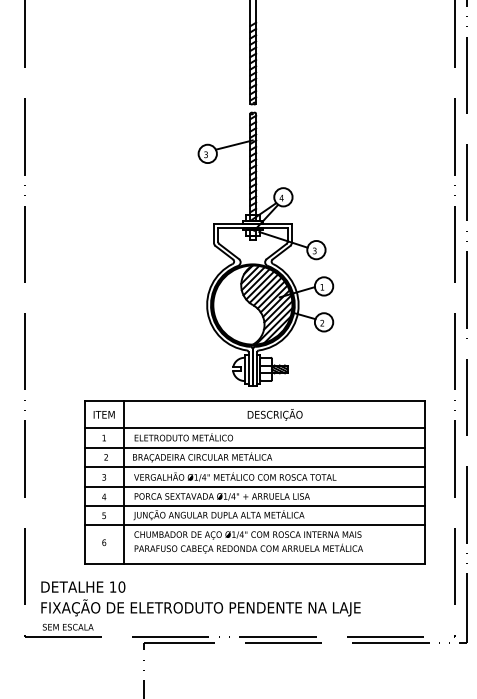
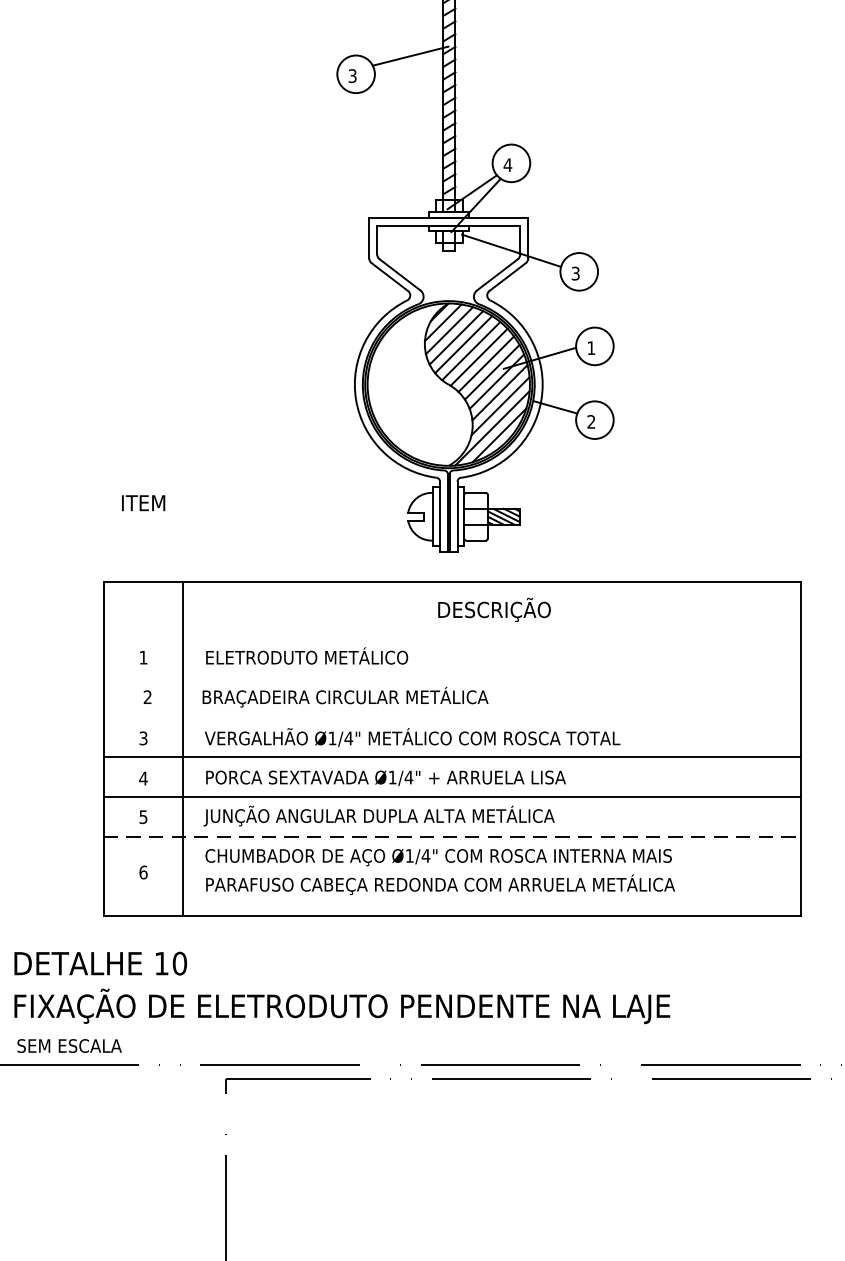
text: (103, 414) -> (142, 502), moved
line: (254, 428) -> (452, 638), removed
line: (254, 447) -> (452, 677), removed
line: (254, 467) -> (452, 718), removed
line: (254, 525) -> (452, 837), solid -> dashed

